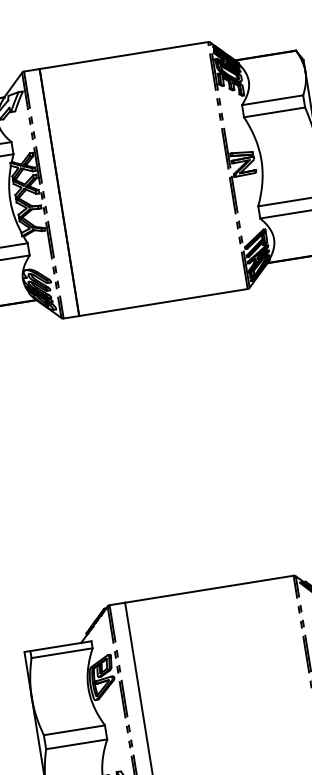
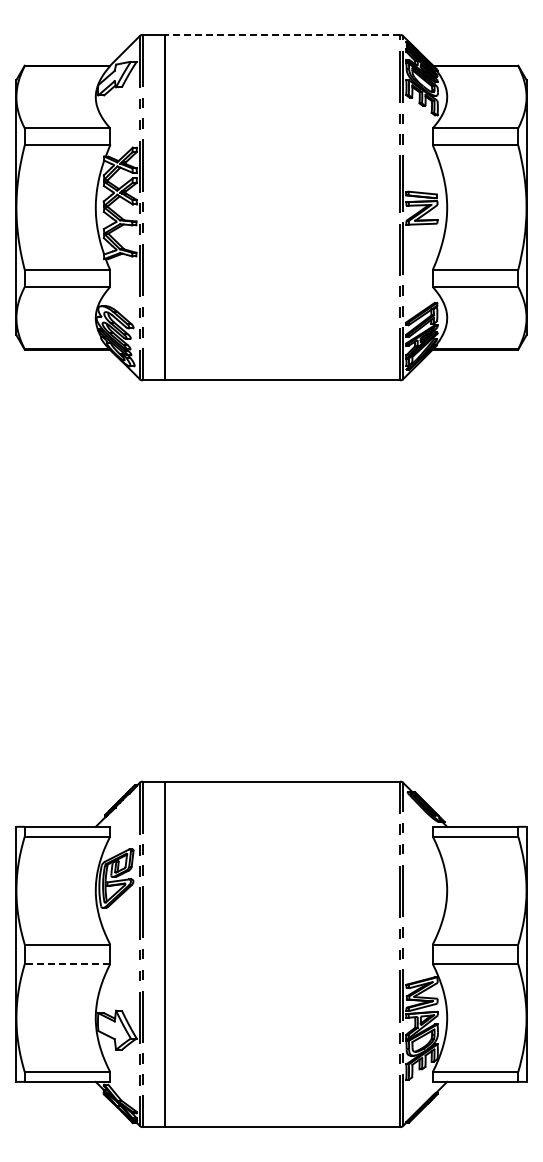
line: (123, 55) -> (282, 34), solid -> dashed
line: (76, 744) -> (67, 964), solid -> dashed

